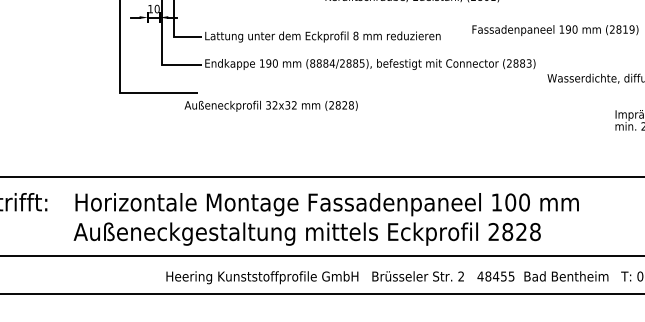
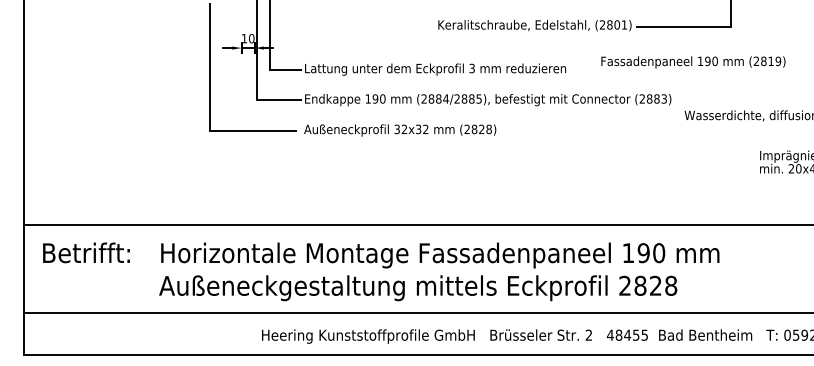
text: (355, 35) -> (471, 68), 8 -> 3
text: (312, 63) -> (423, 98), (8884/2885), -> (2884/2885),
text: (271, 106) -> (400, 130), moved
text: (510, 202) -> (643, 253), 100 -> 190

